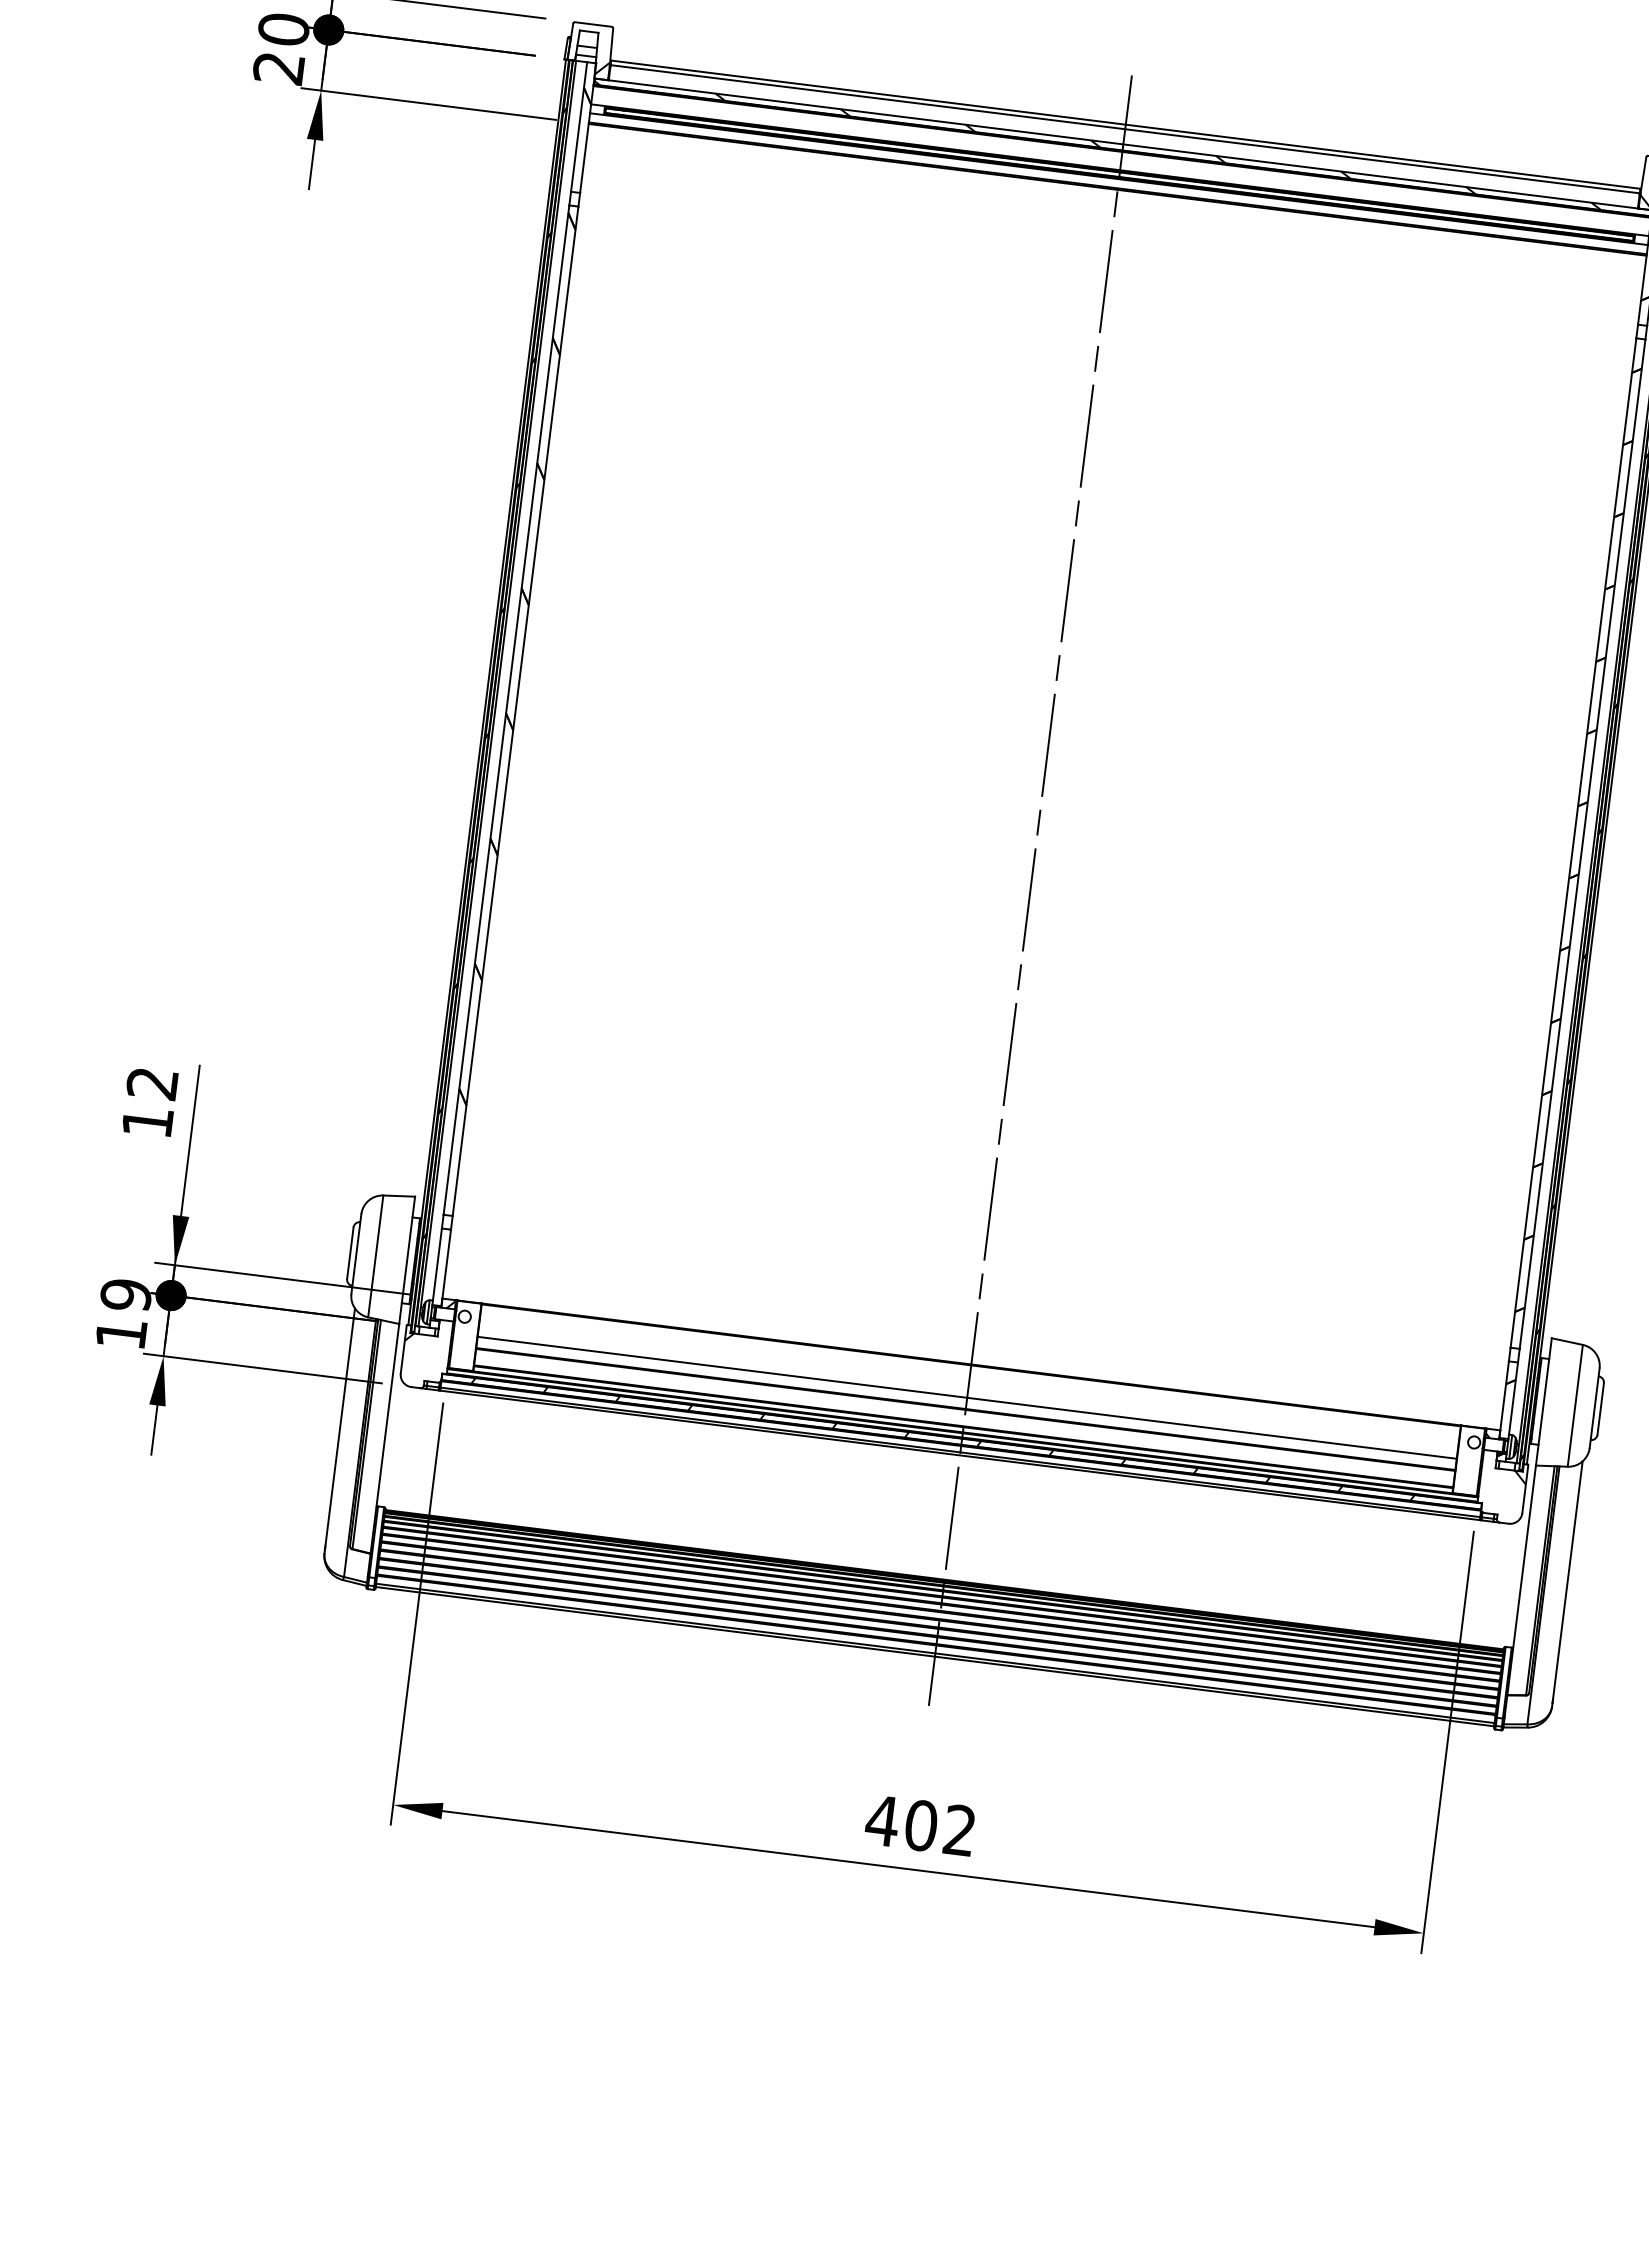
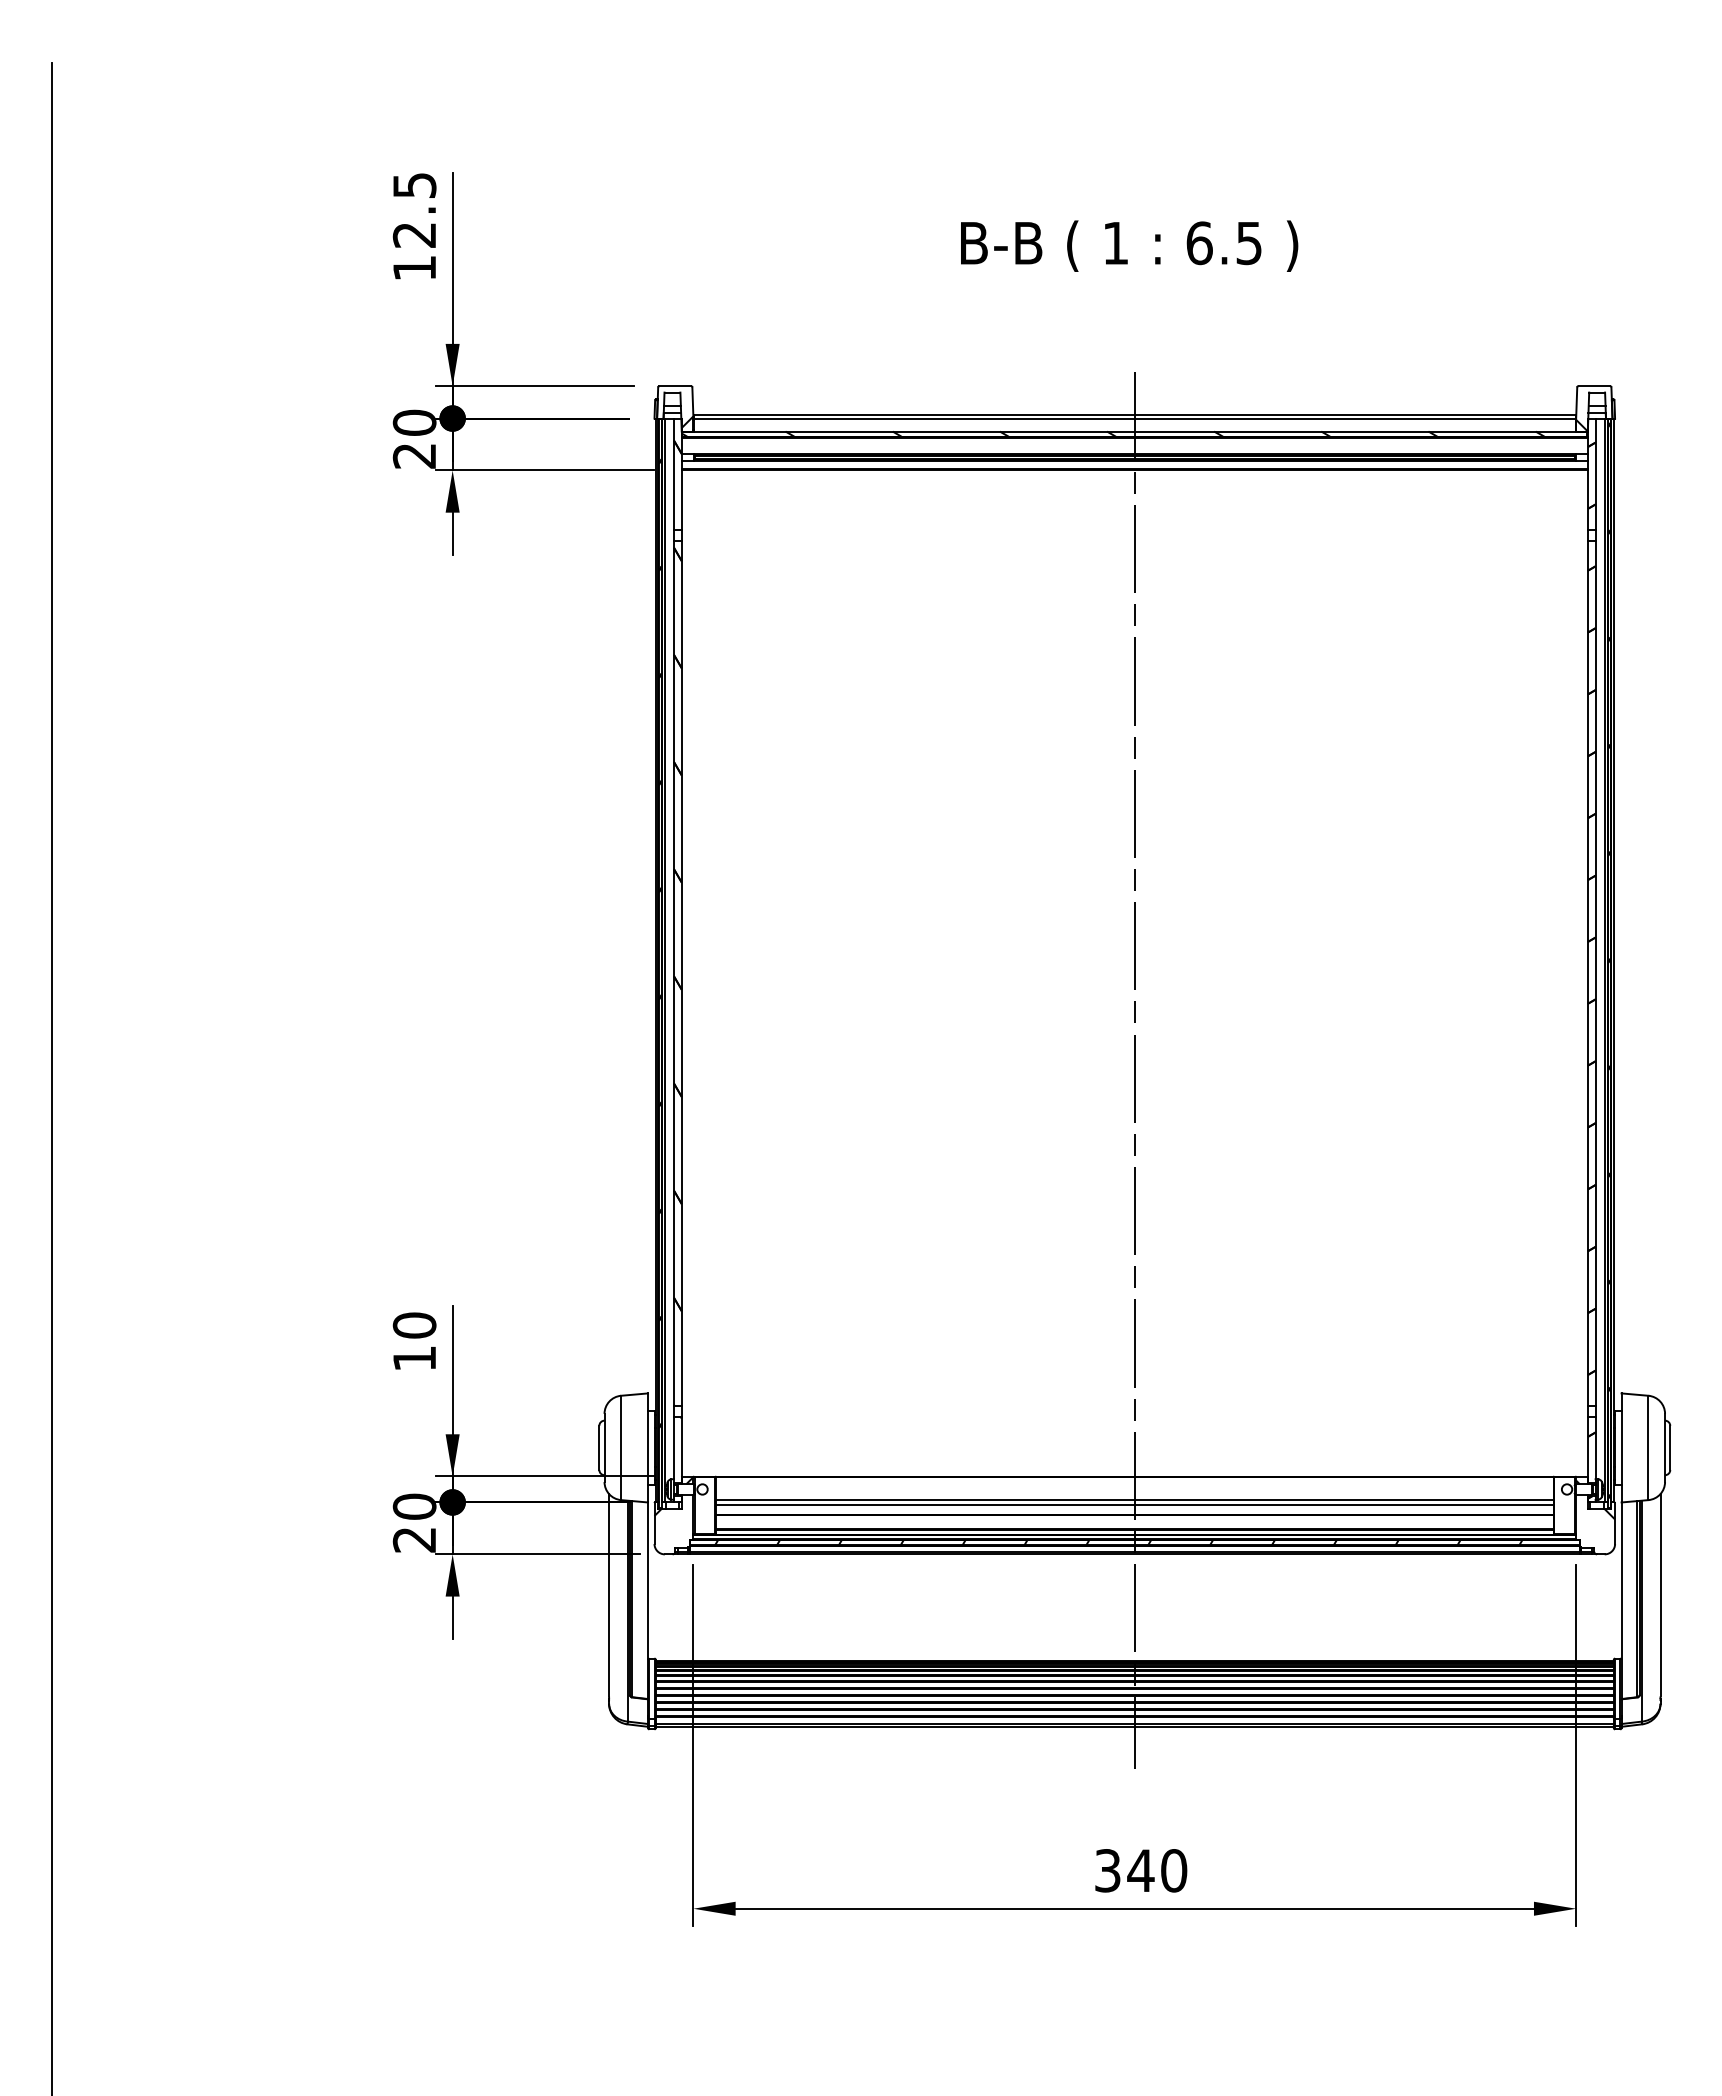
text: (152, 1083) -> (414, 1325), 12 -> 10
text: (123, 1313) -> (414, 1522), 19 -> 20
line: (967, 1391) -> (1134, 1499), added
text: (920, 1825) -> (1140, 1870), 402 -> 340

